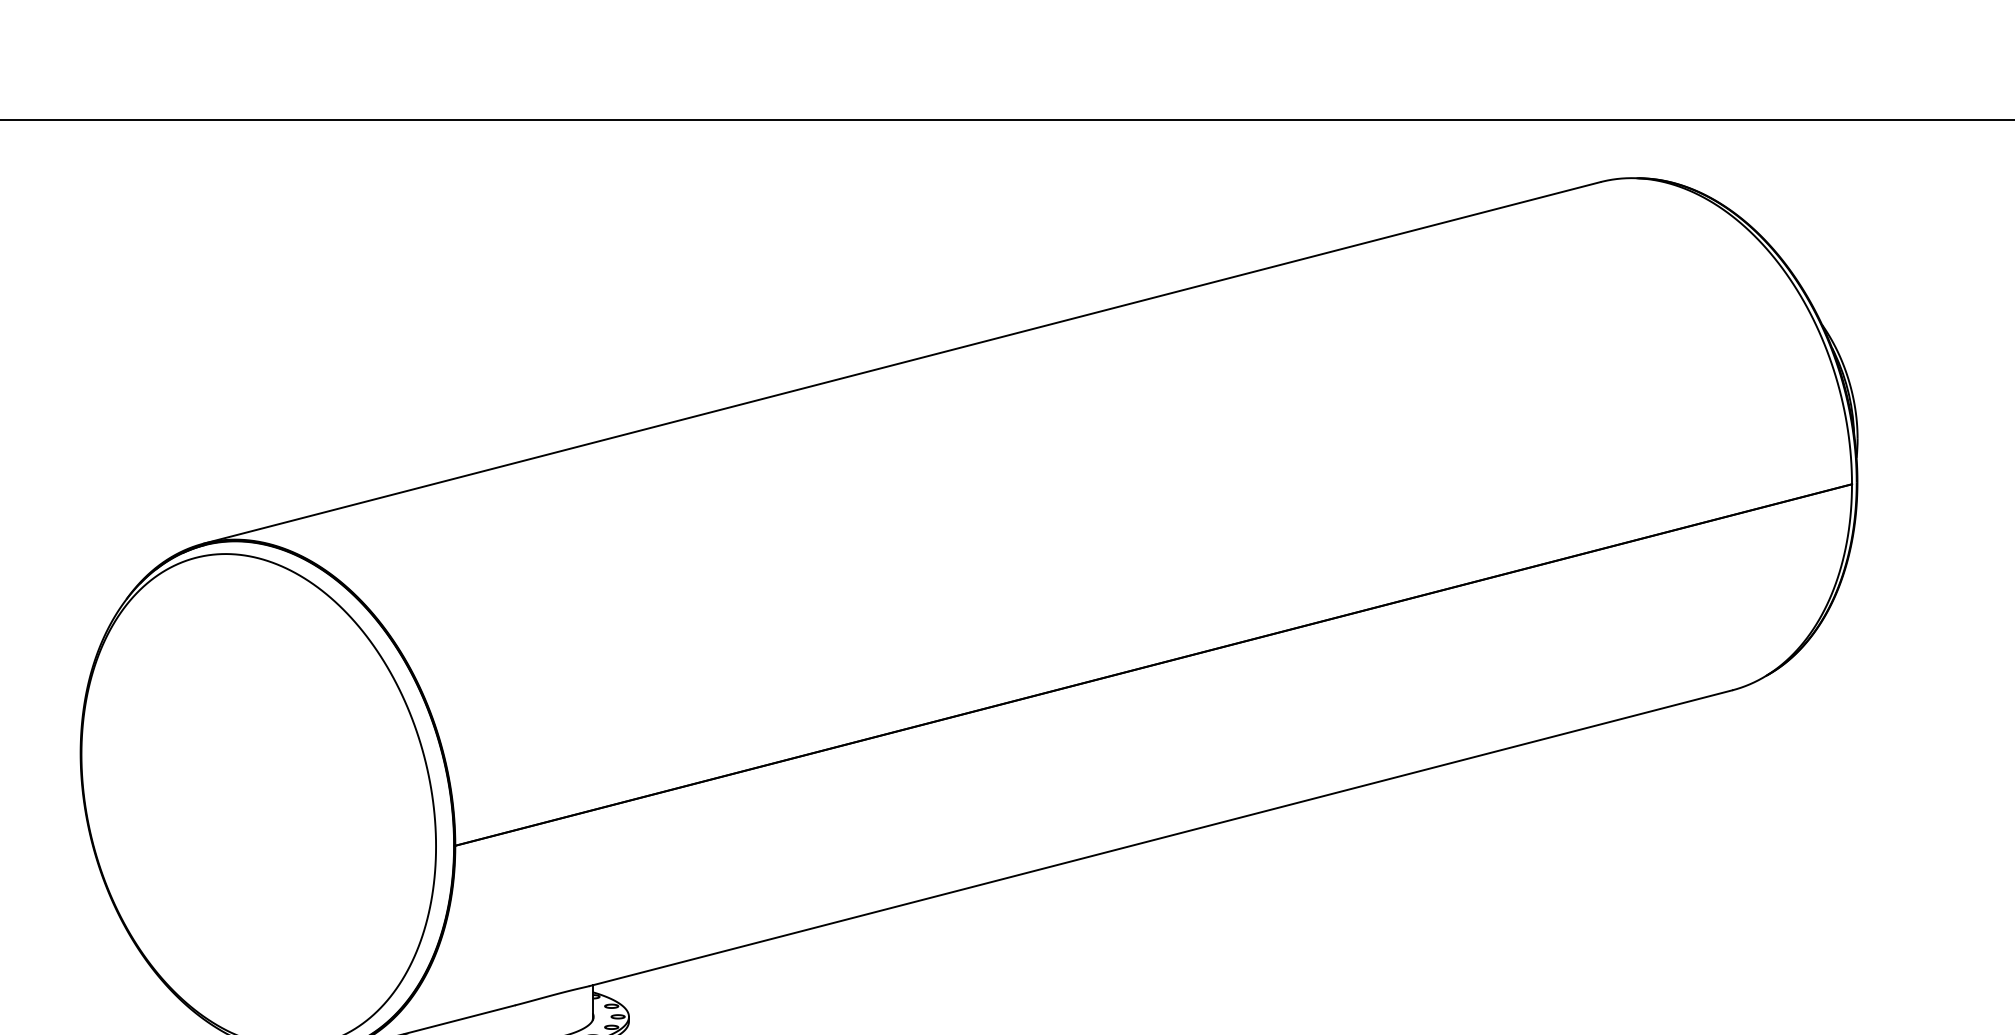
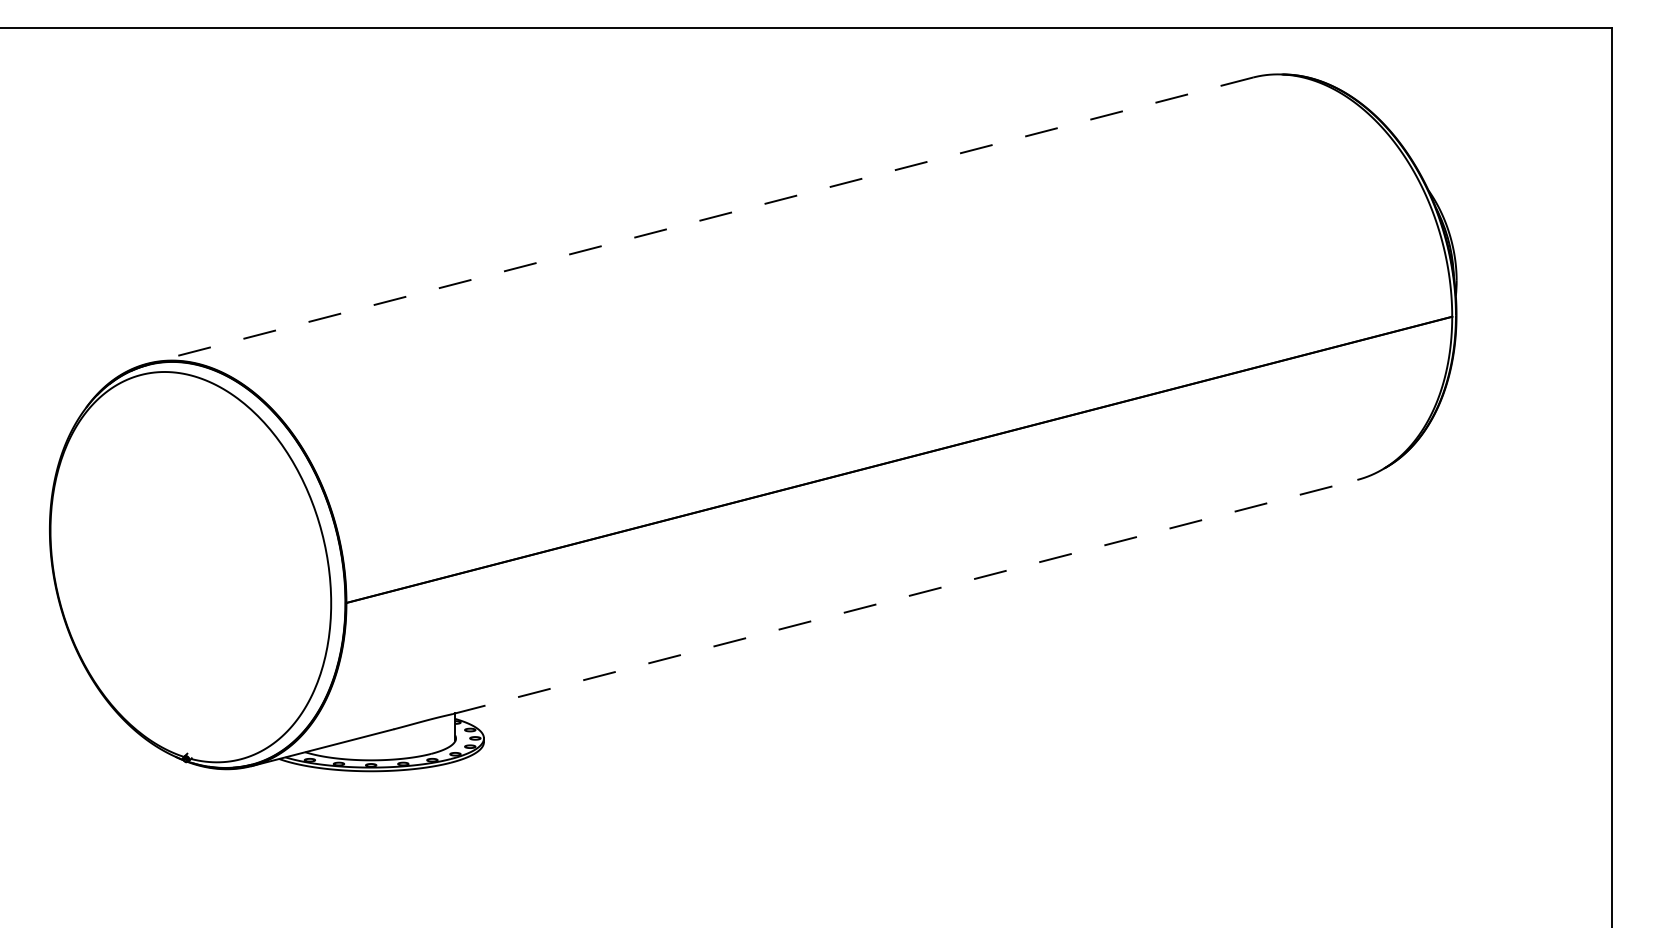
line: (901, 362) -> (699, 220), solid -> dashed
line: (1161, 837) -> (905, 596), solid -> dashed

